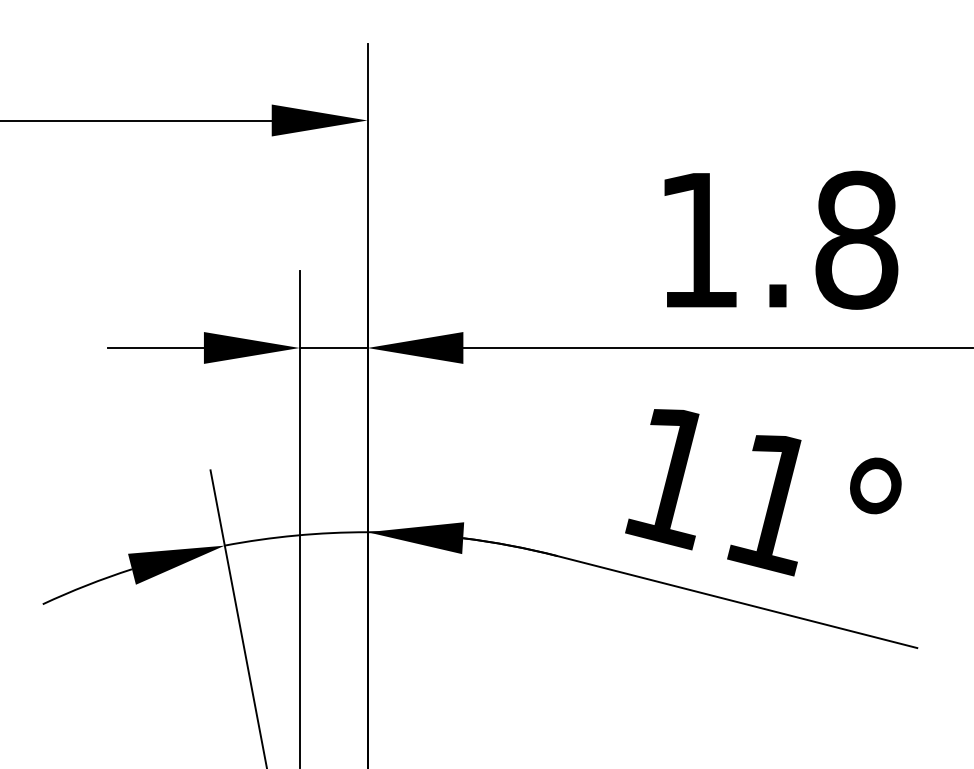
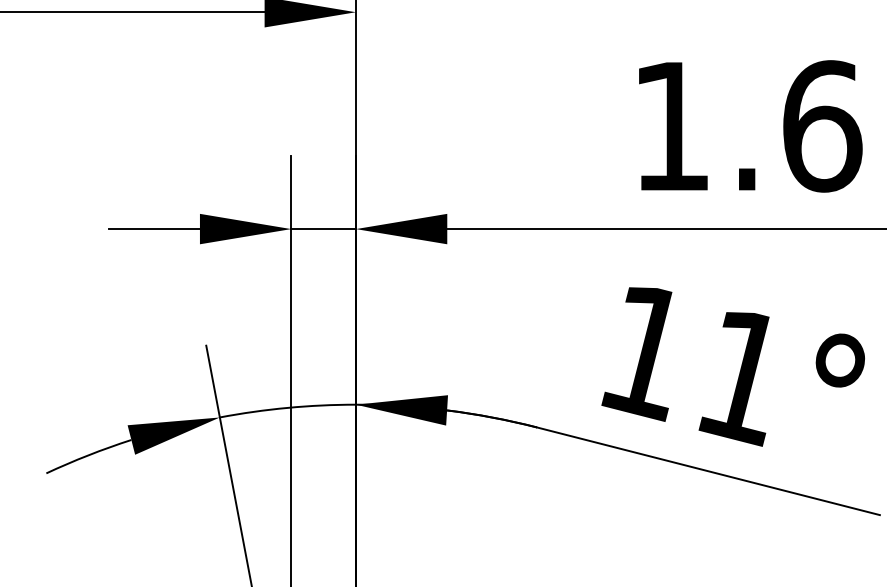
text: (857, 239) -> (822, 125), 1.8 -> 1.6

